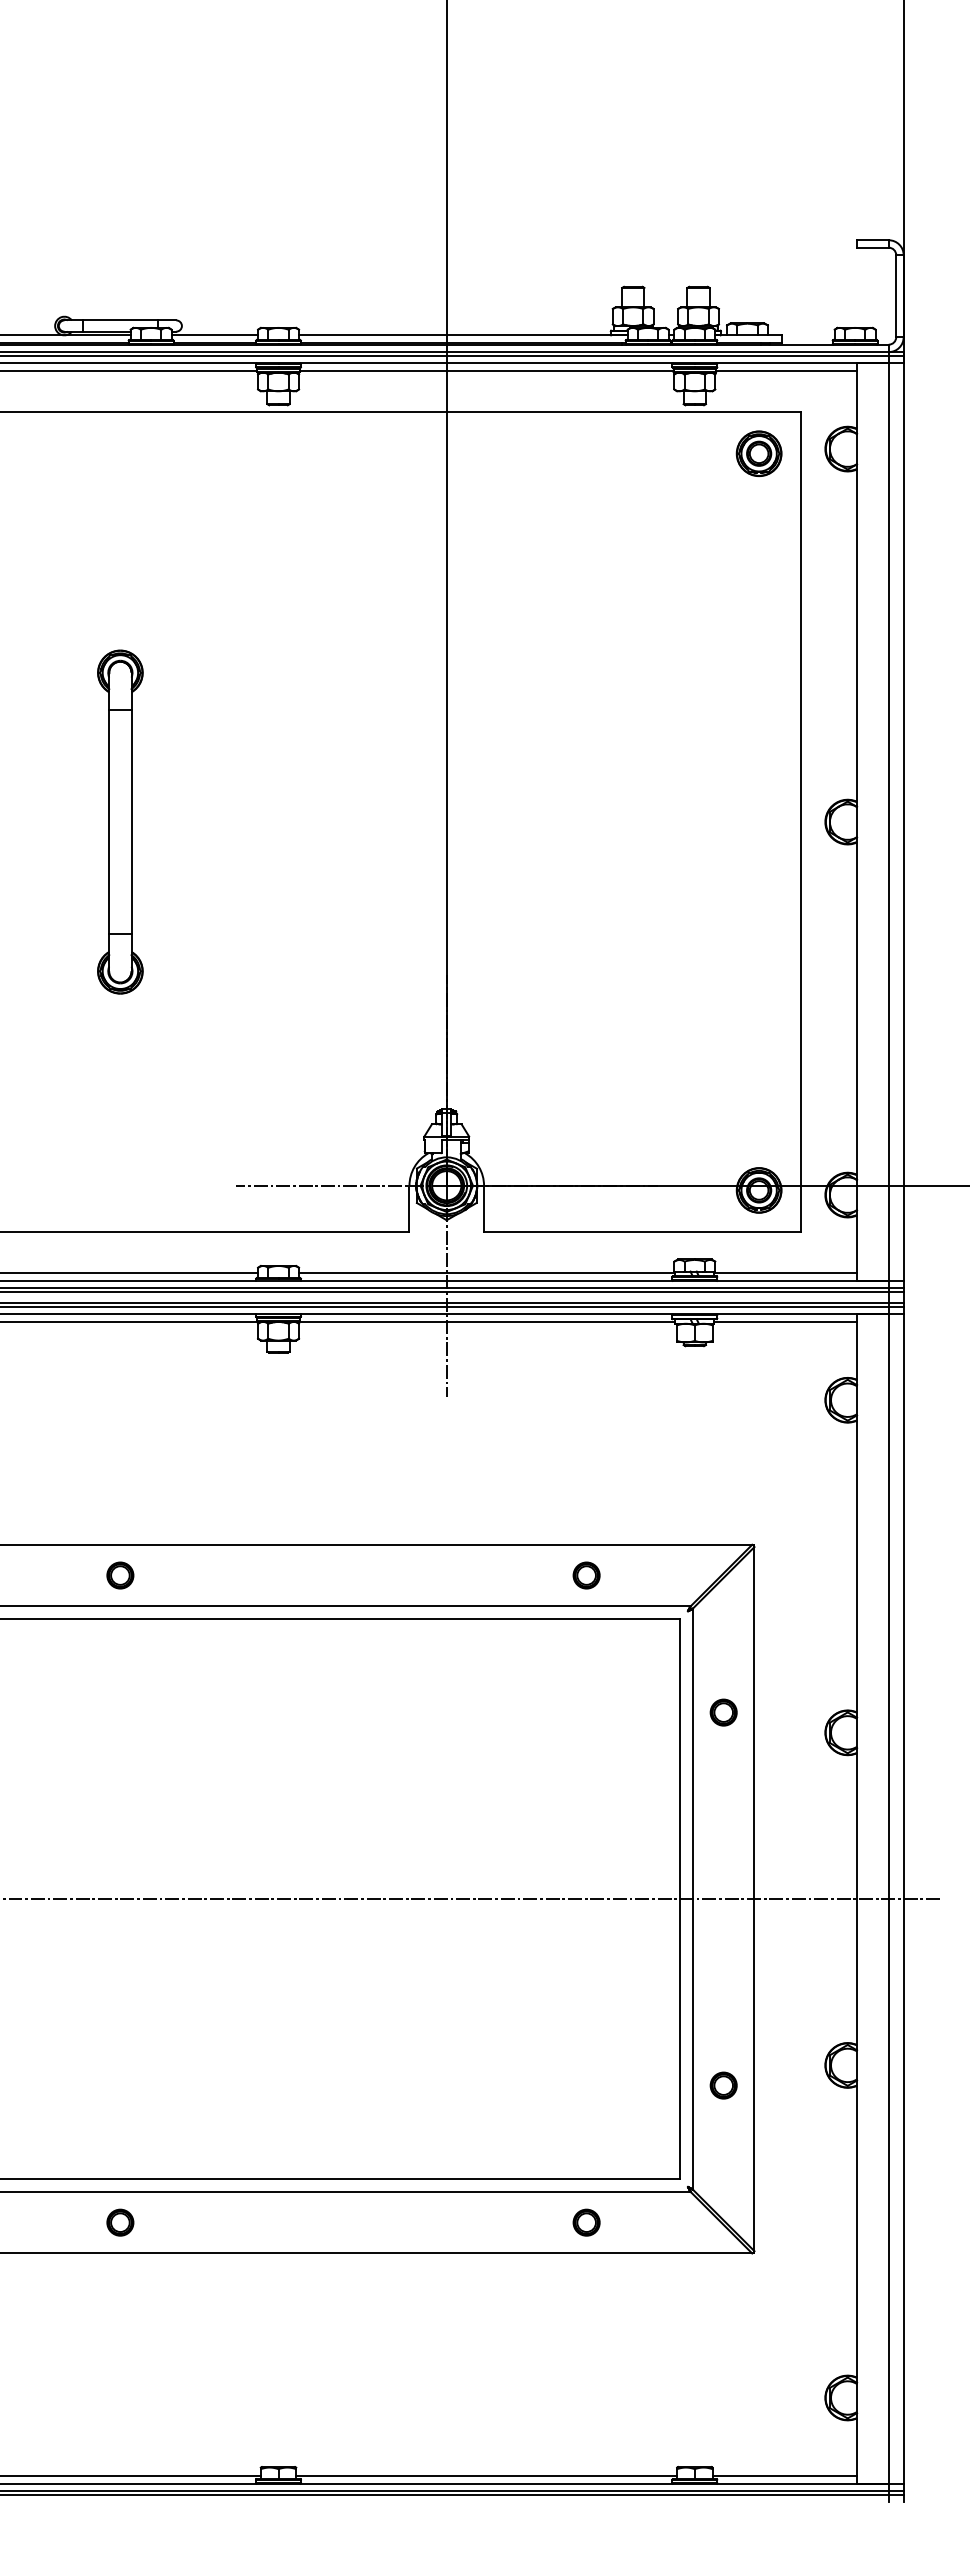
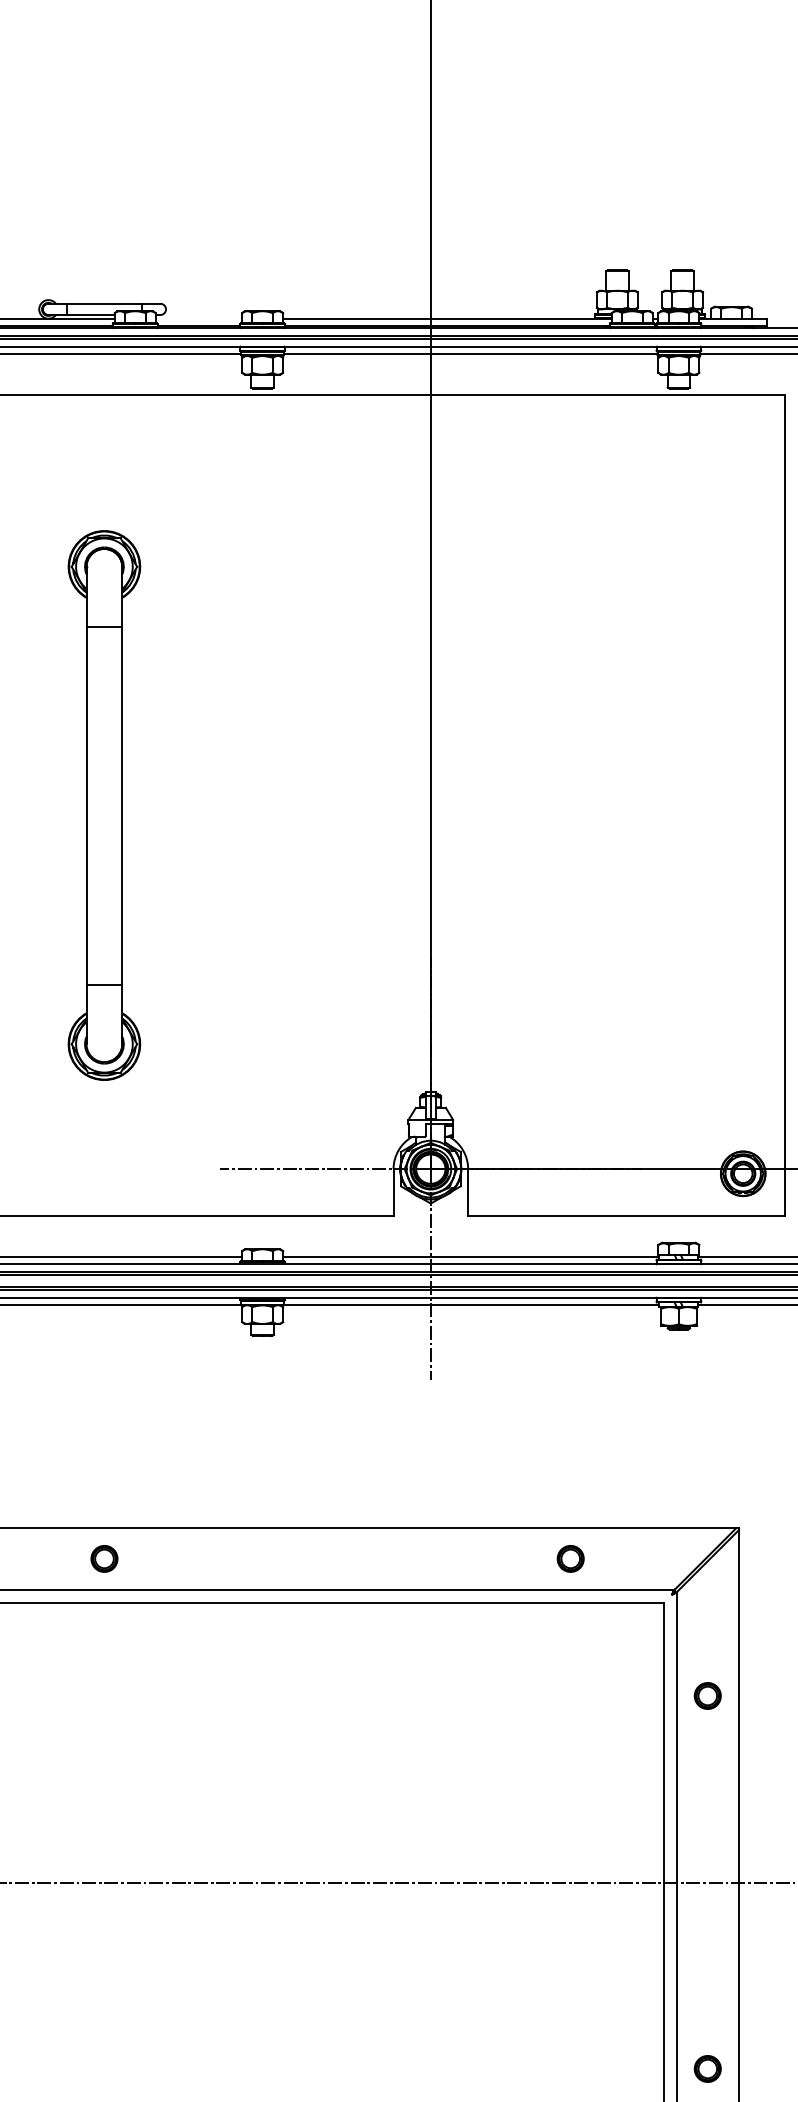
line: (214, 335) -> (198, 318), removed
part: (758, 453) -> (742, 436), removed
part: (120, 821) -> (104, 804), size x1.6

